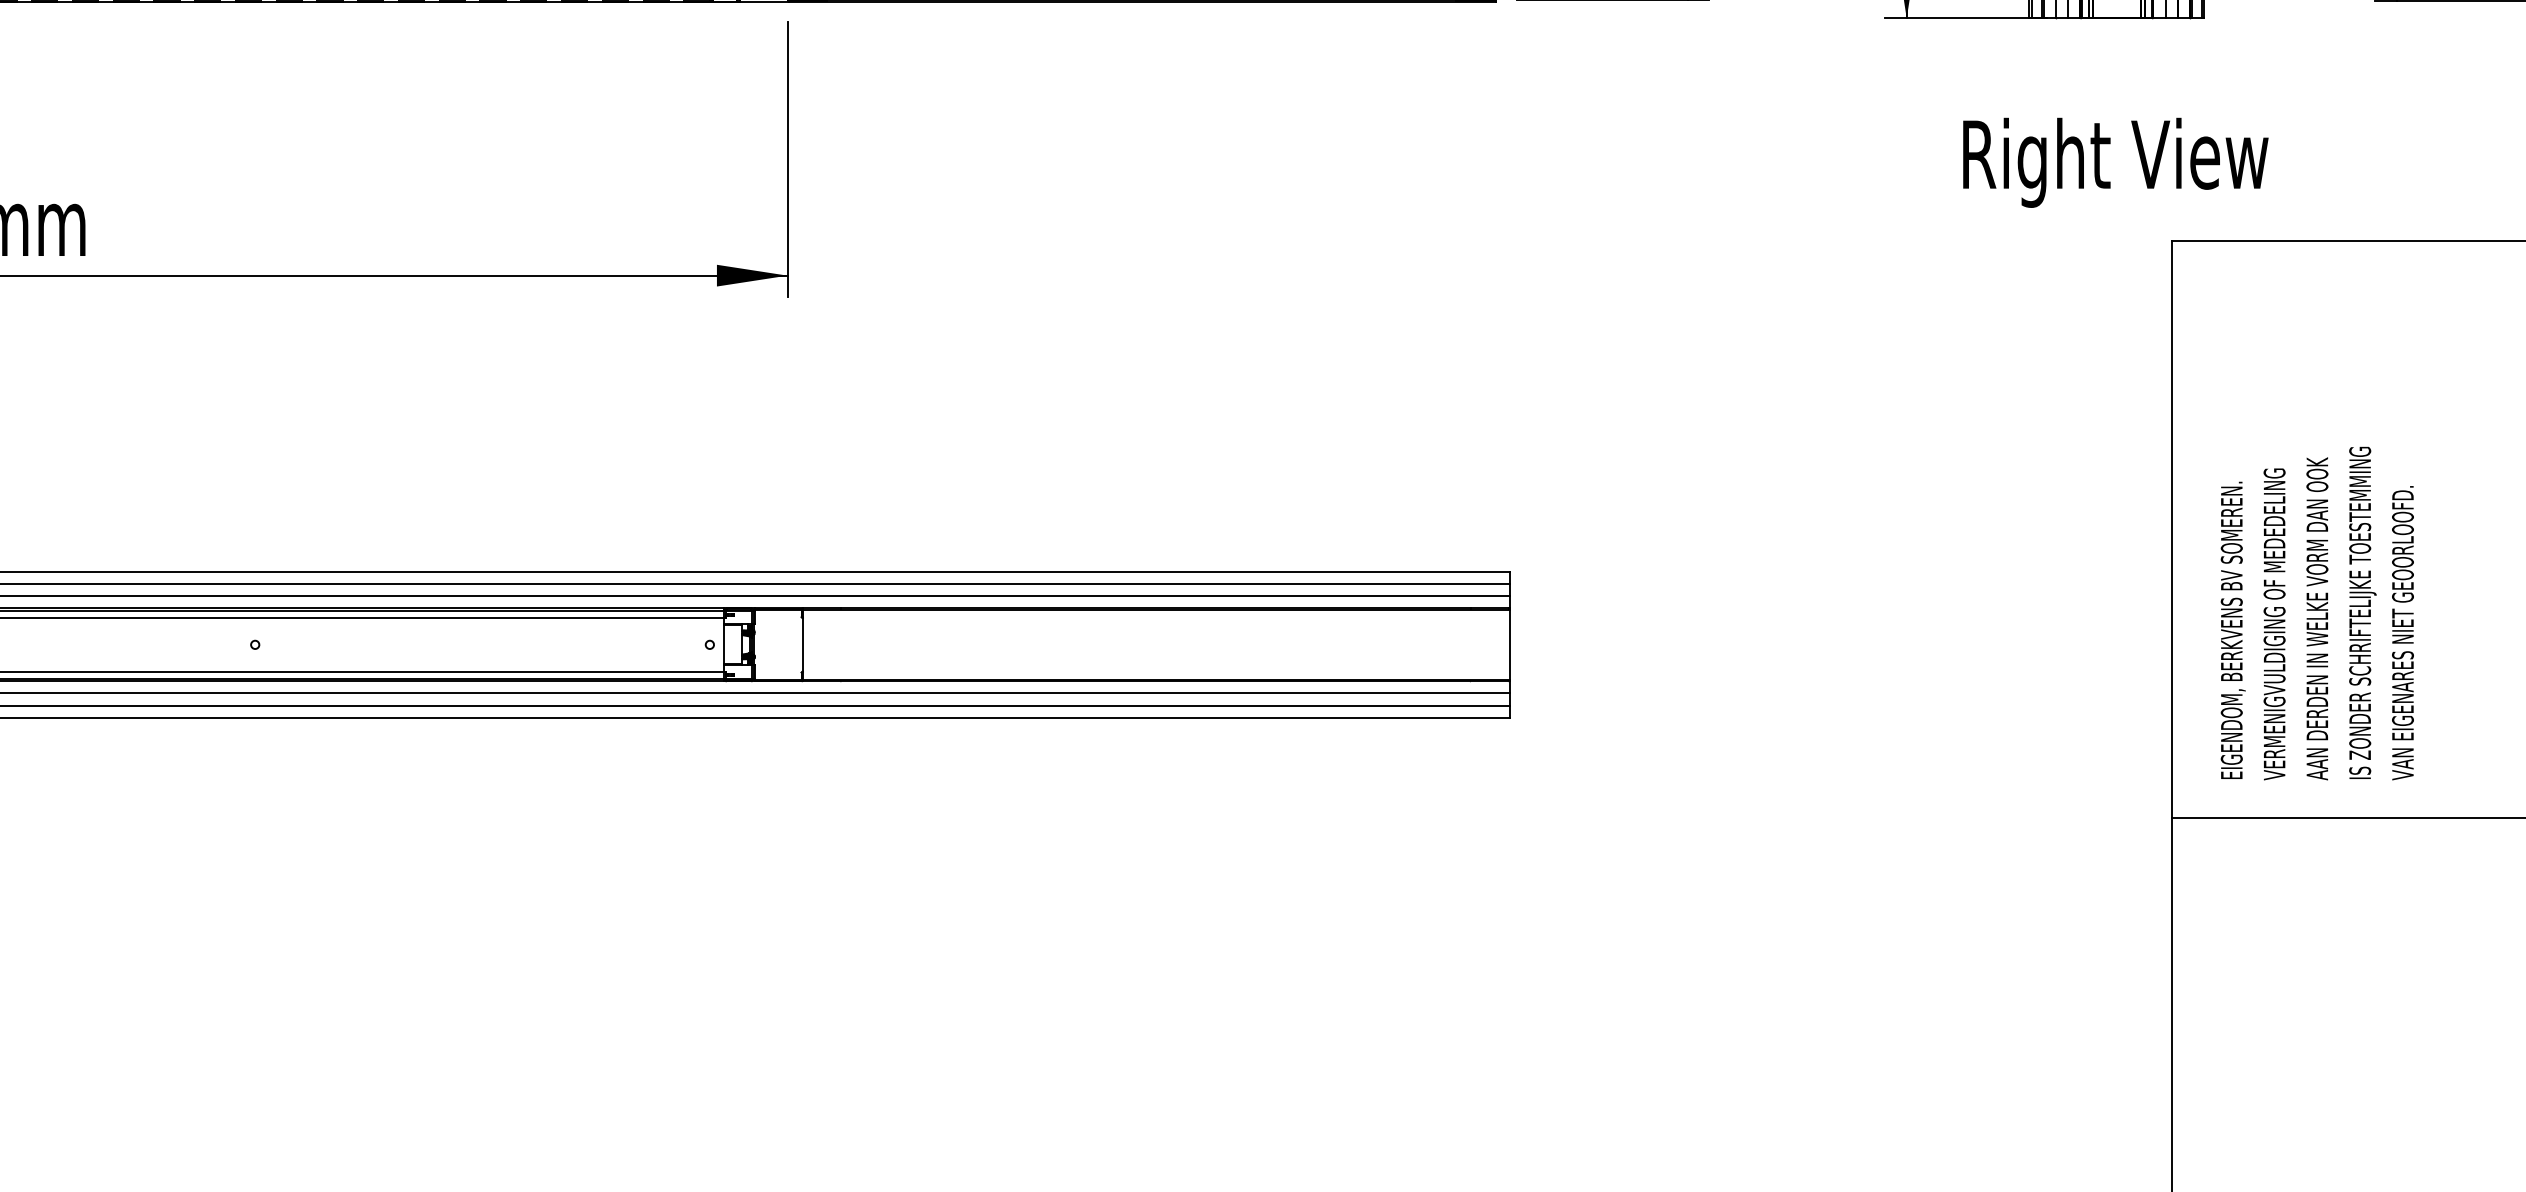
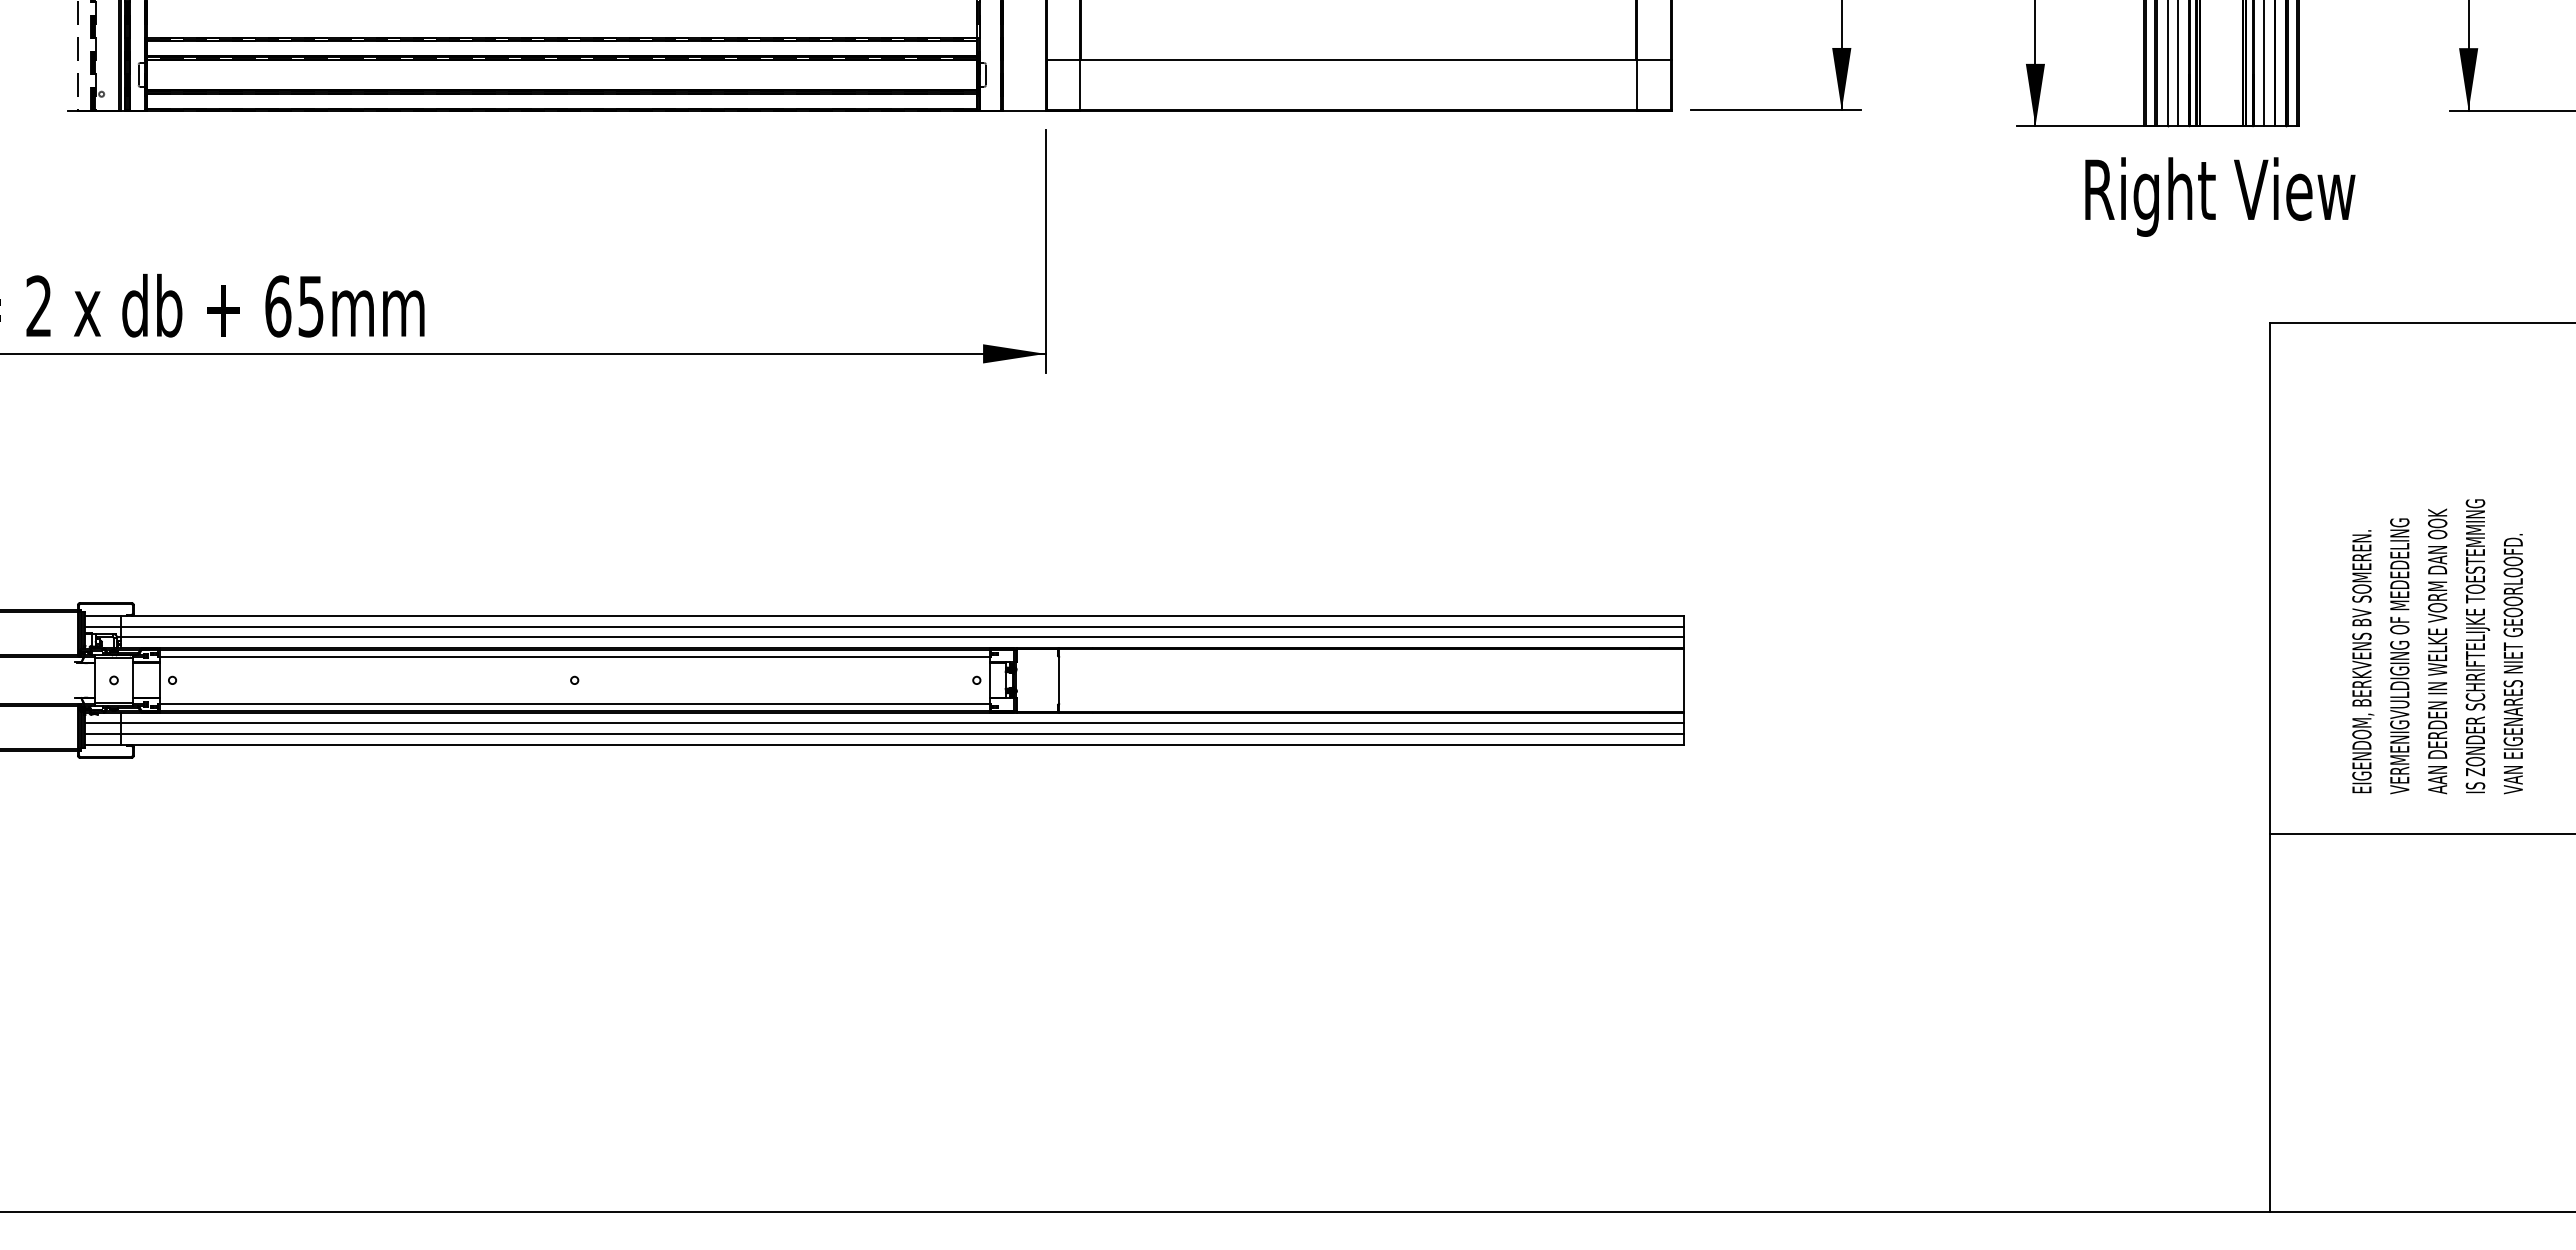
text: (2115, 162) -> (2220, 196), moved
text: (2317, 613) -> (2437, 646), moved

